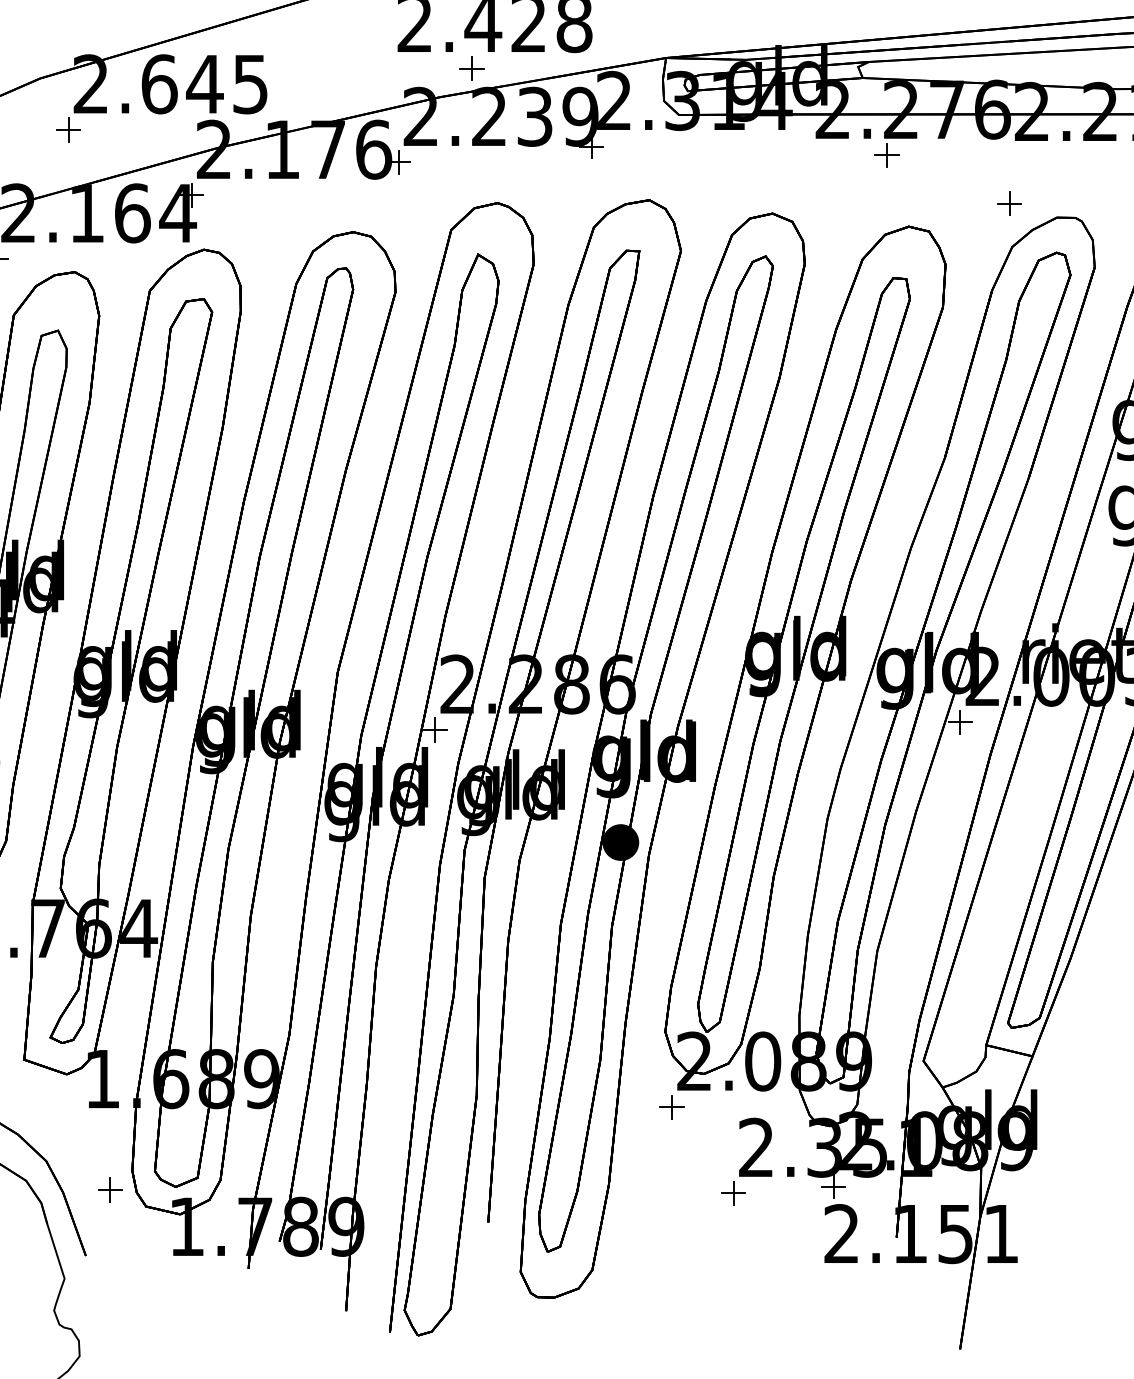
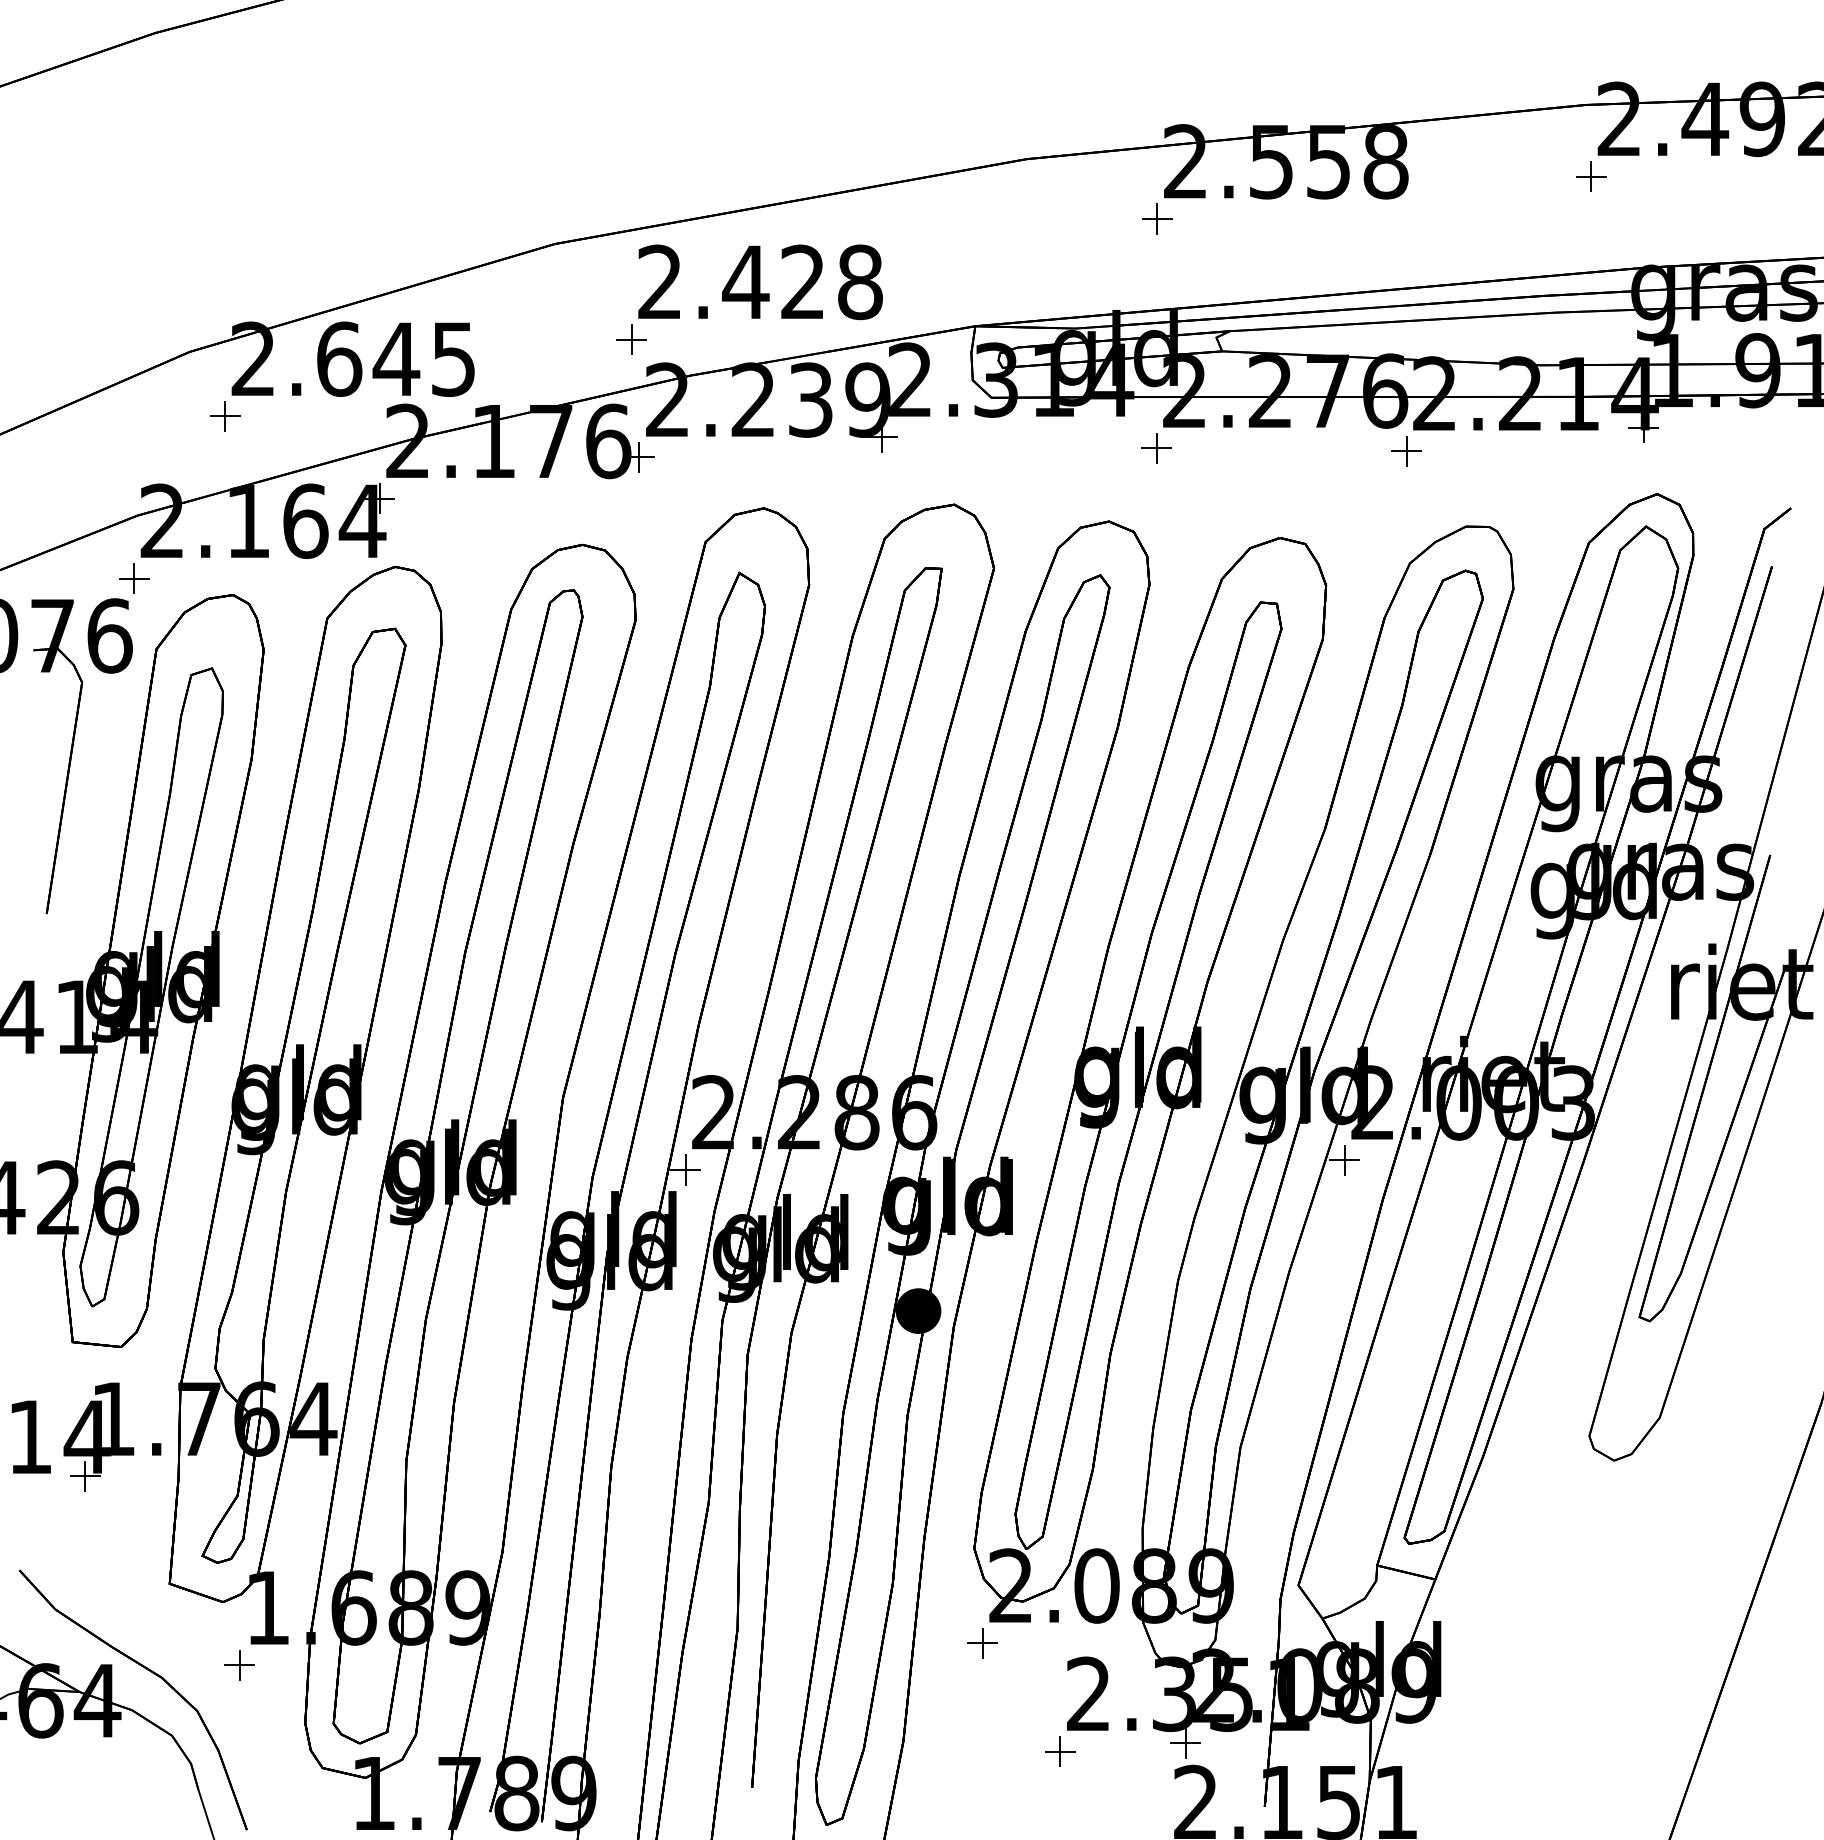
part: (471, 68) -> (631, 339), moved
part: (886, 155) -> (1156, 448), moved
part: (1009, 203) -> (1406, 451), moved
part: (110, 1190) -> (239, 1665), moved

